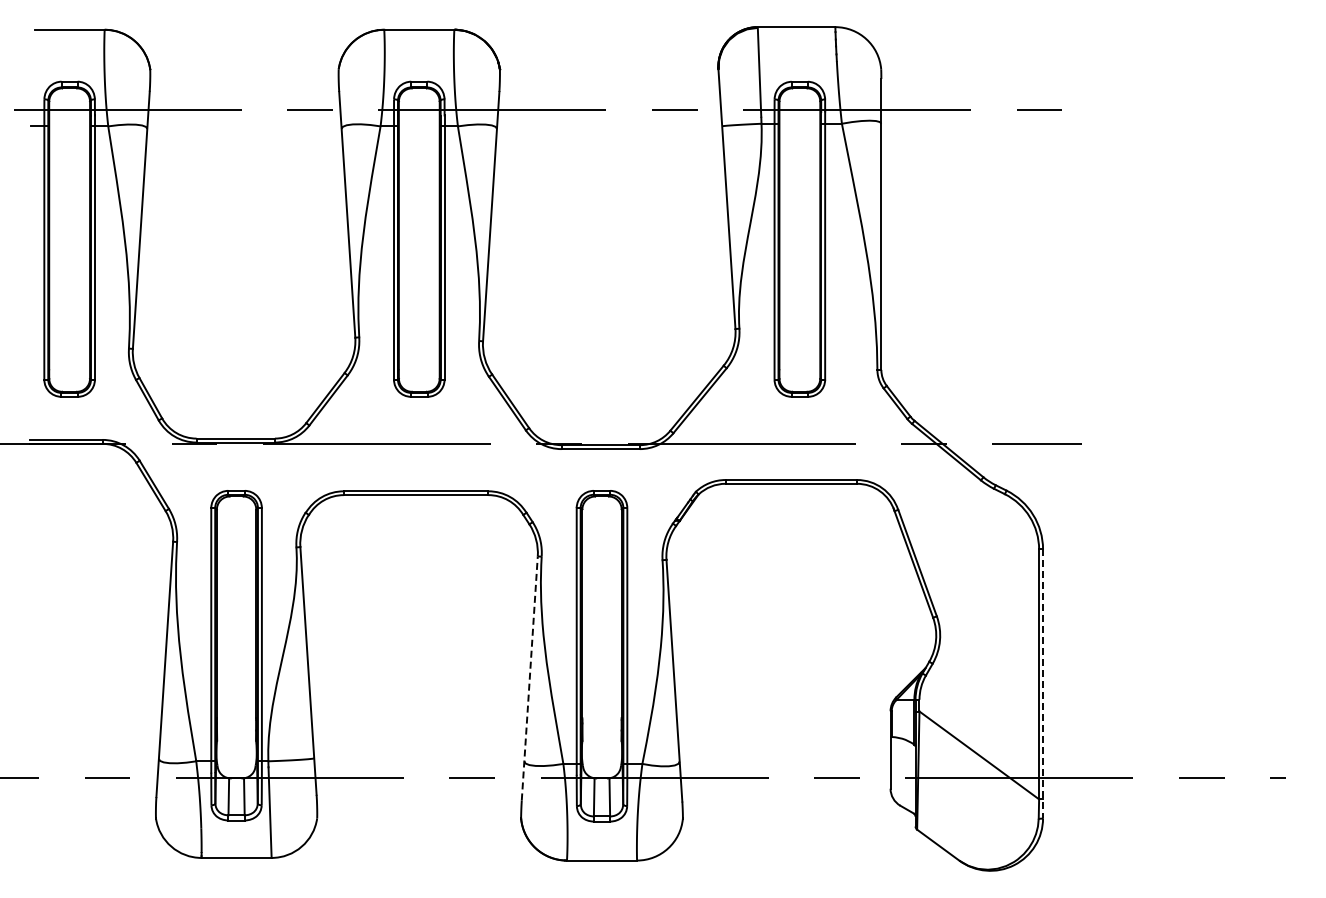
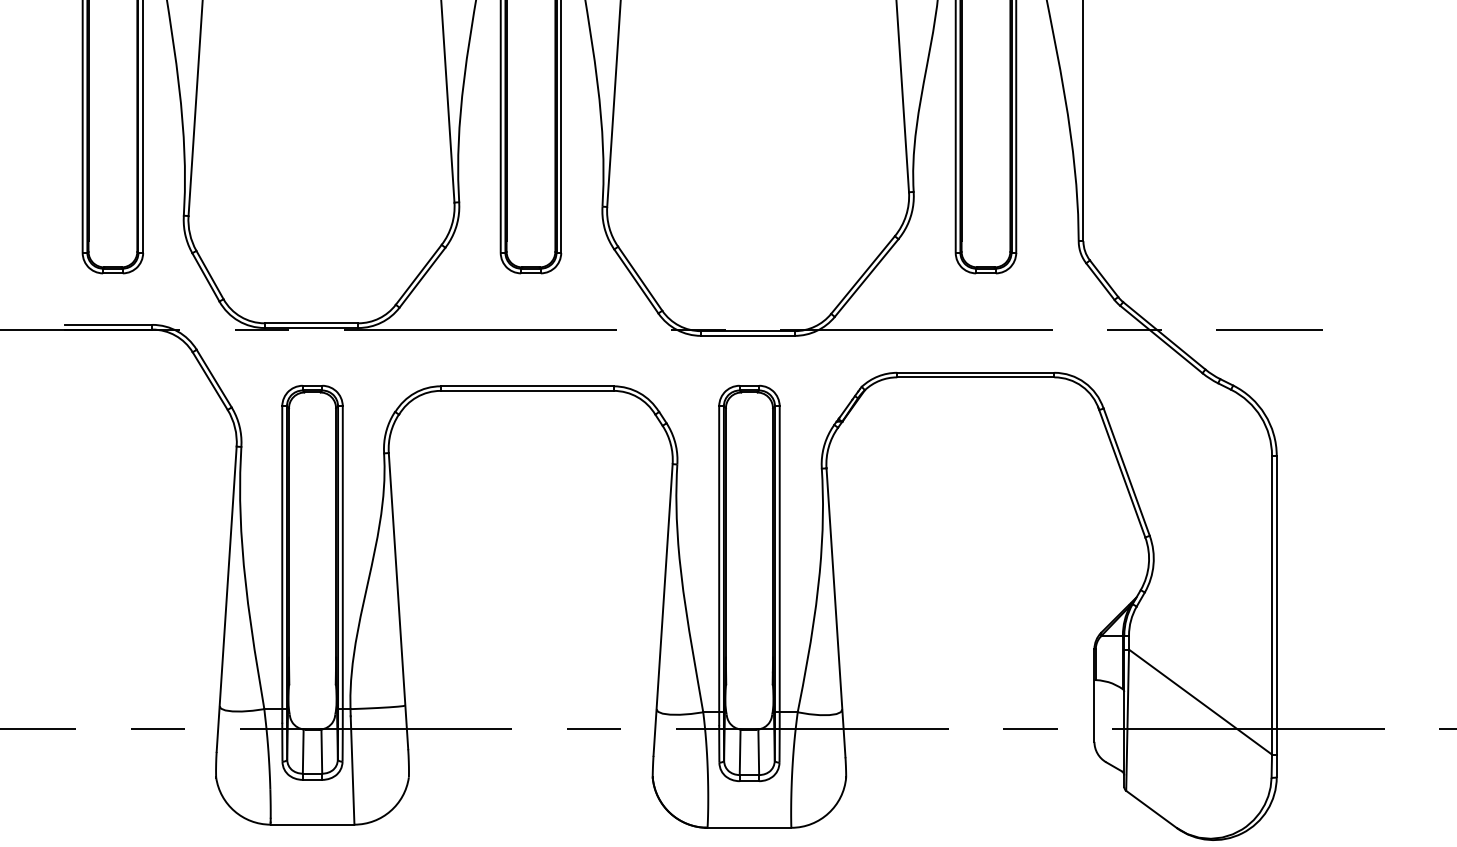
line: (529, 677) -> (662, 608), dashed -> solid
line: (1043, 684) -> (1277, 617), dashed -> solid

